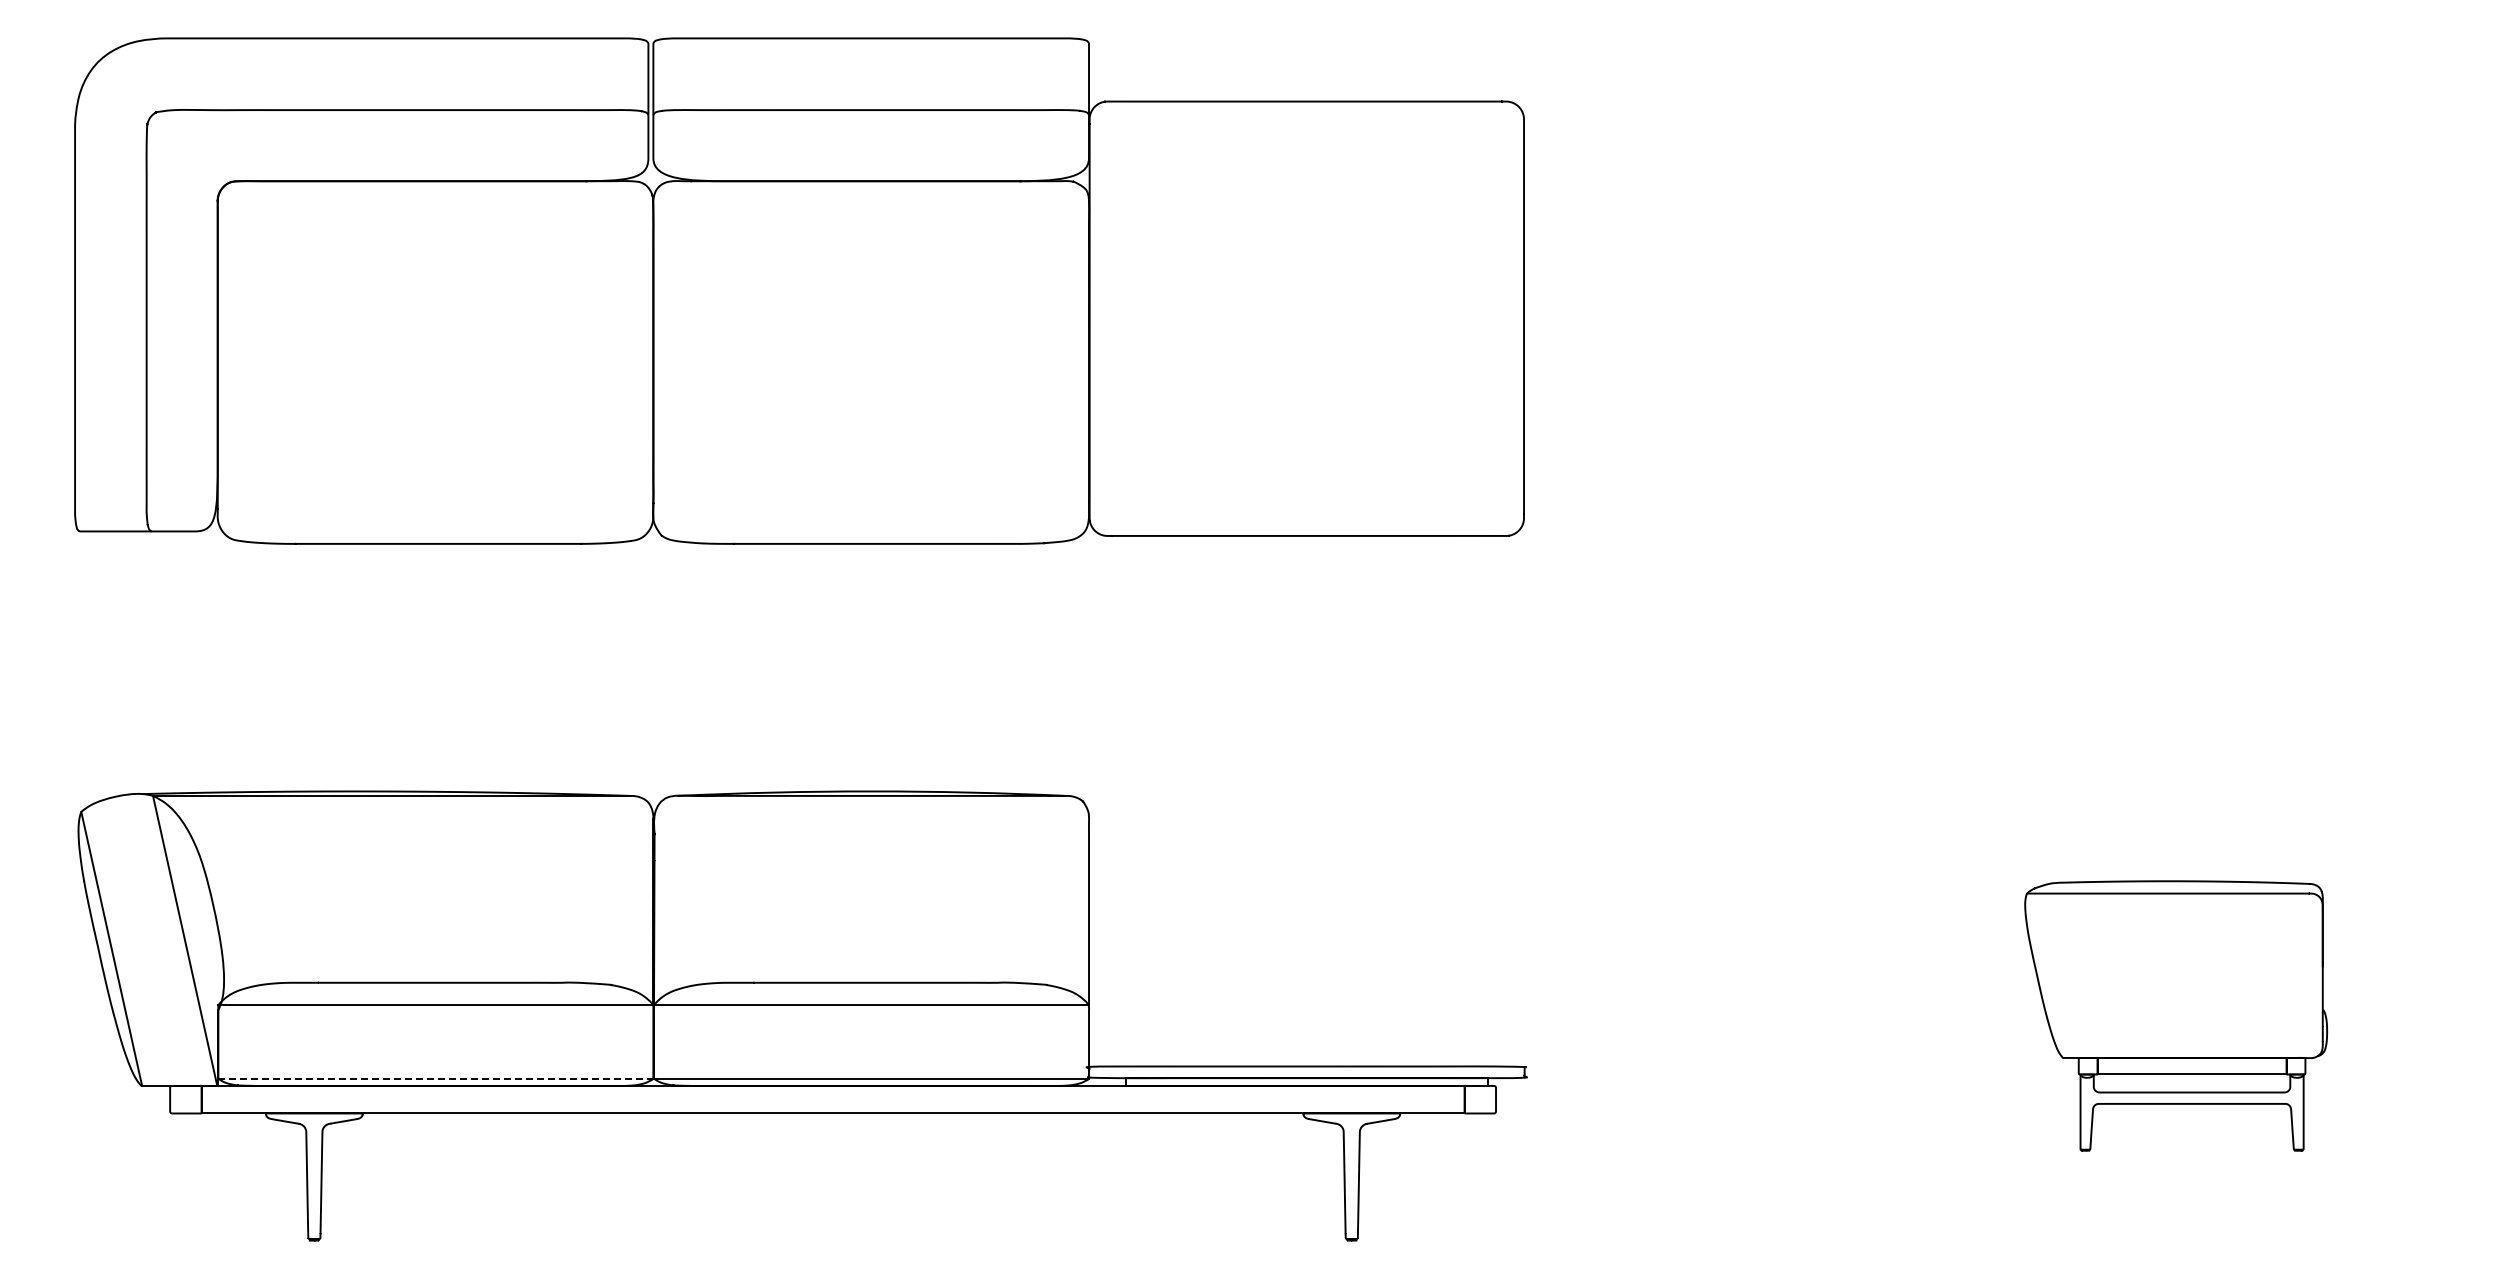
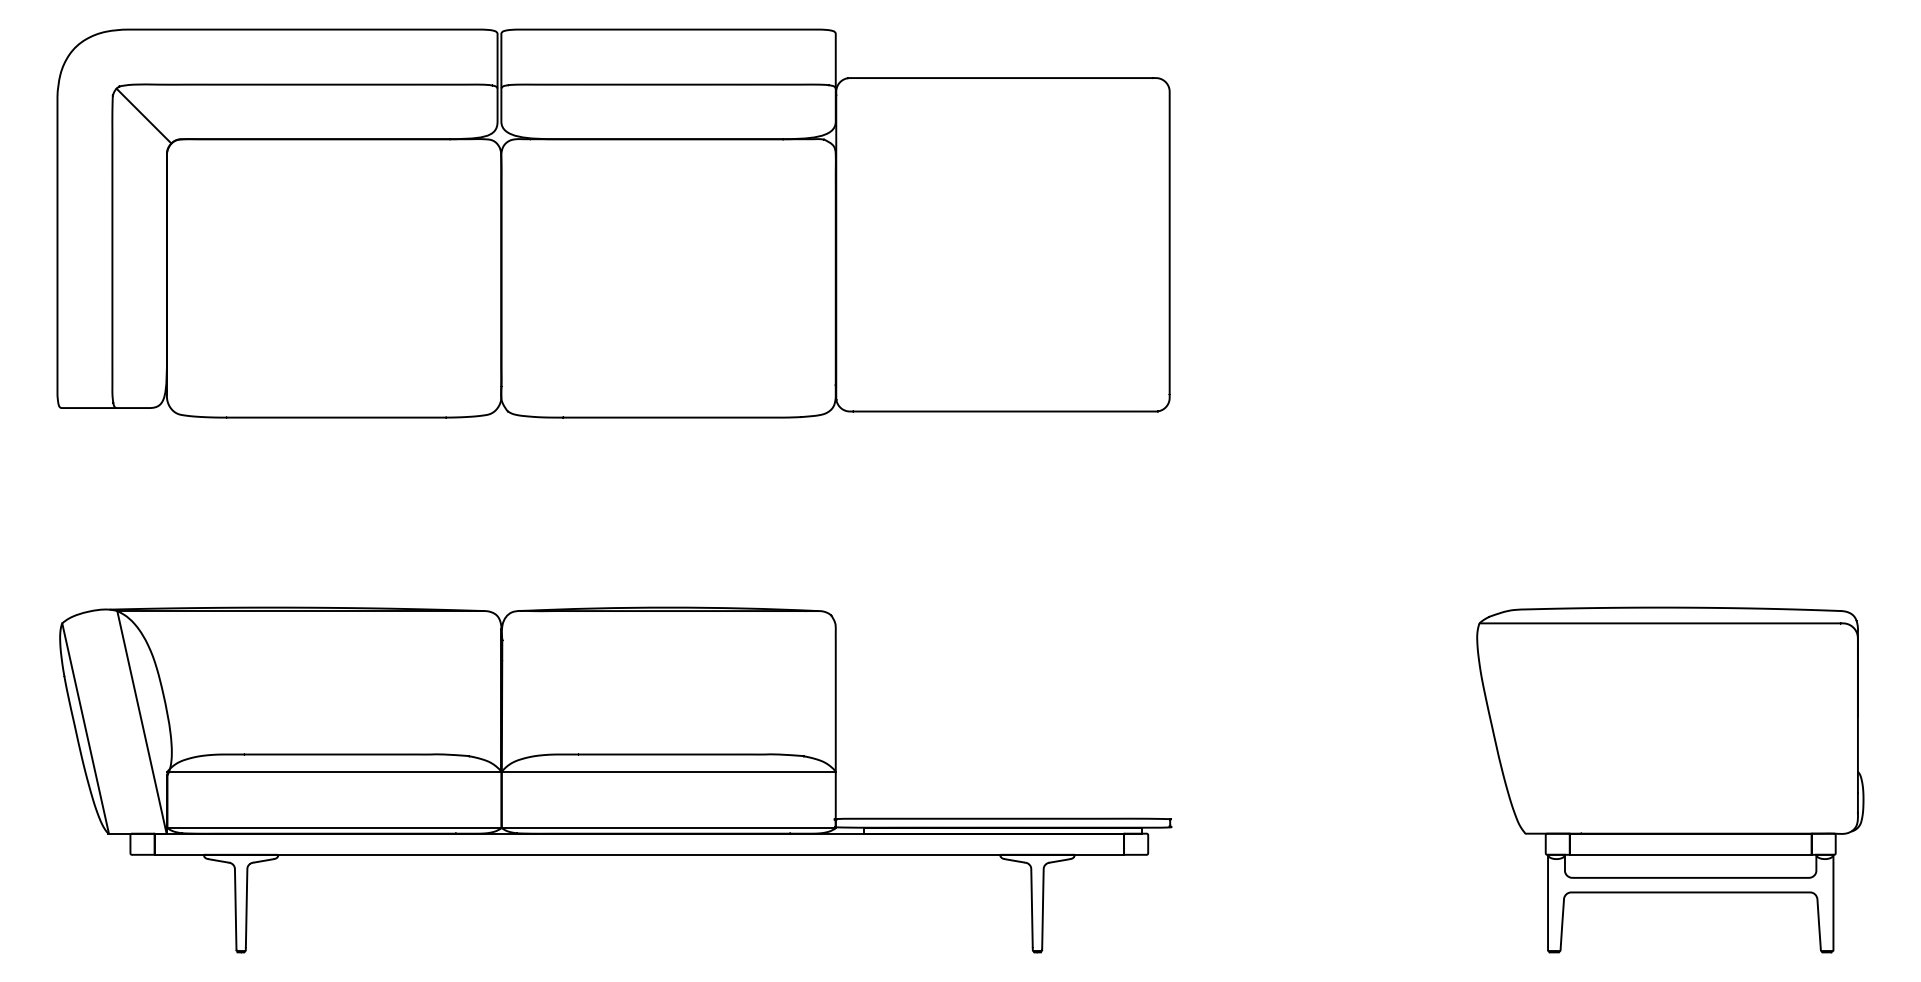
line: (187, 150) -> (143, 115), added
part: (2175, 1015) -> (1669, 779), size x1.67
line: (435, 1078) -> (334, 827), dashed -> solid

